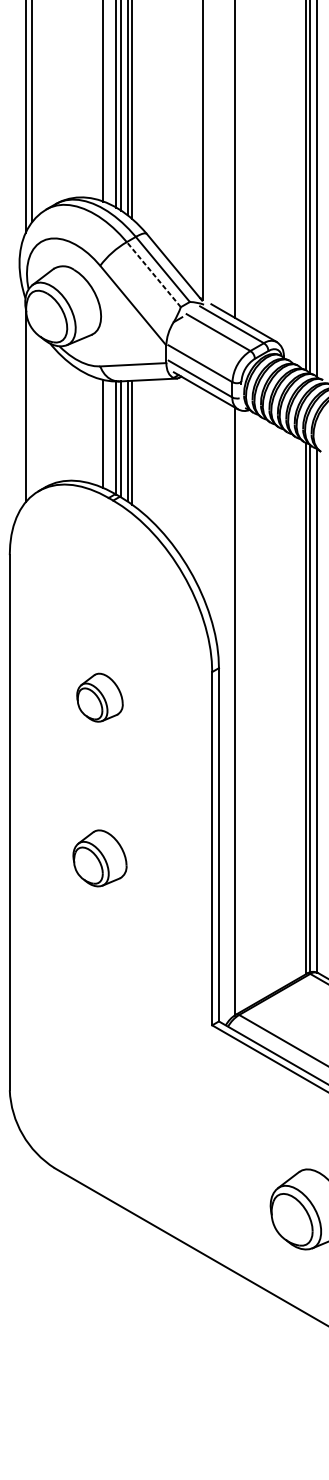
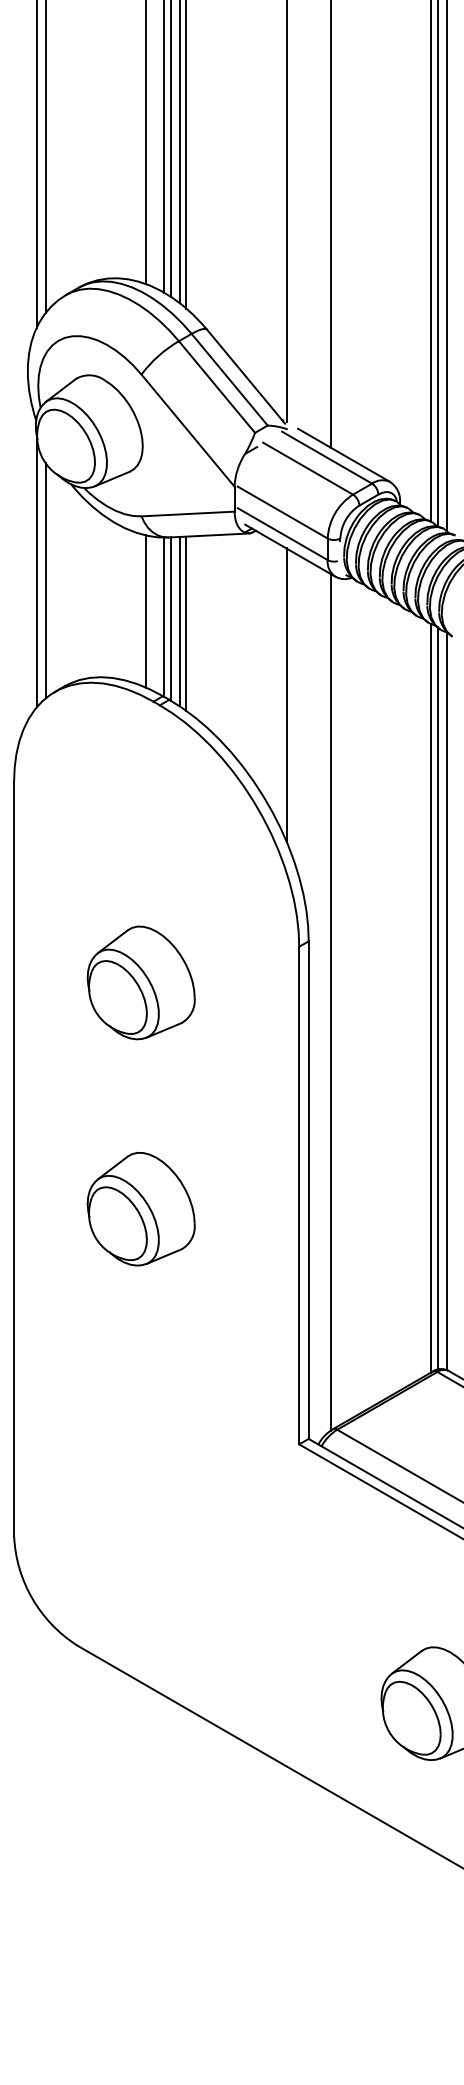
line: (154, 274) -> (217, 387), dashed -> solid
line: (32, 411) -> (45, 580), added
line: (203, 492) -> (286, 694), added
part: (99, 697) -> (140, 982), size x1.67
part: (99, 858) -> (140, 1209), size x1.43

